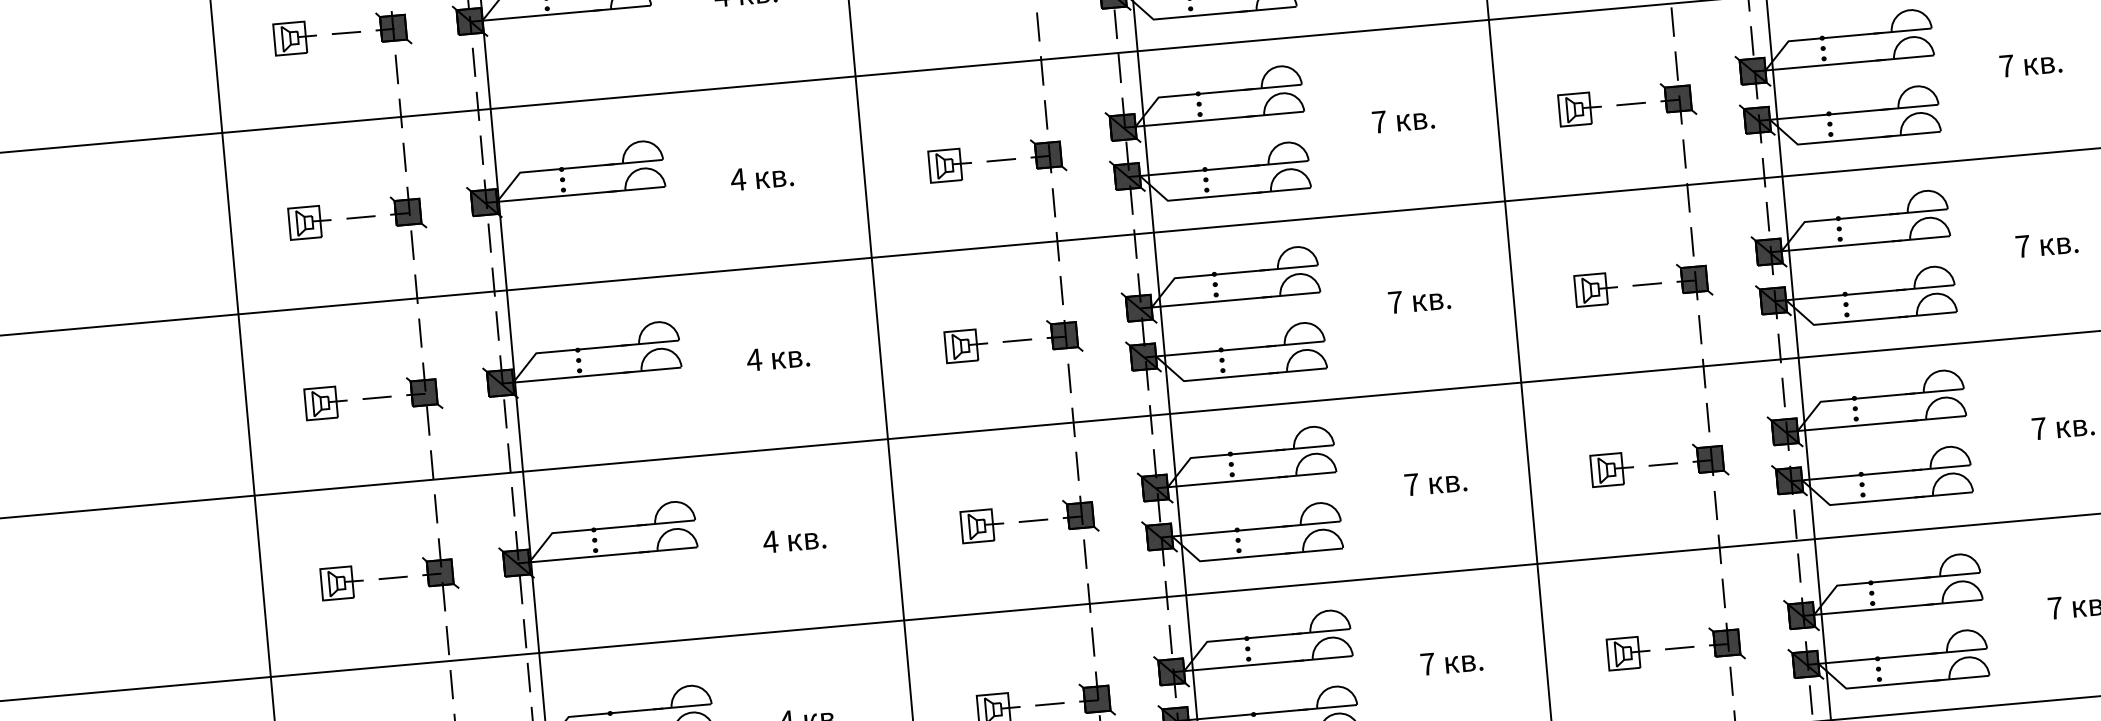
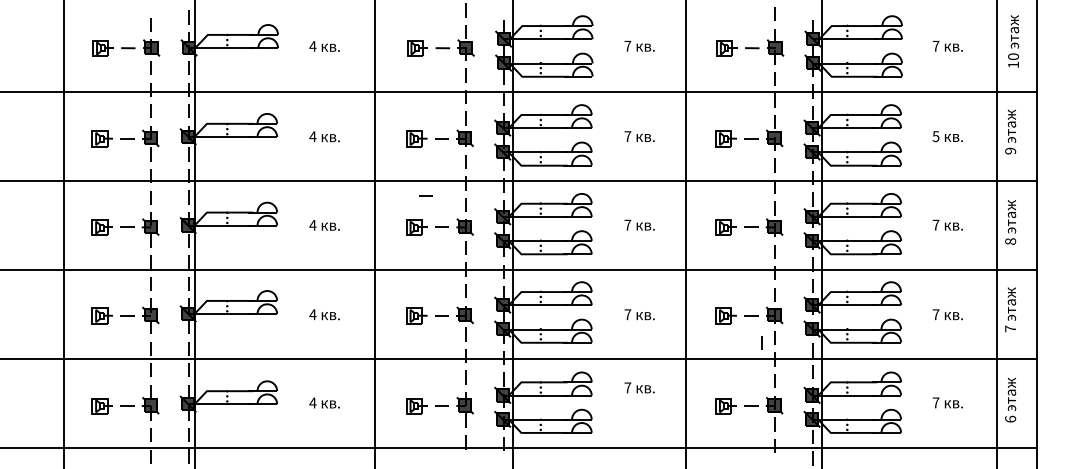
text: (2005, 66) -> (935, 136), 7 -> 5
line: (978, 278) -> (425, 195), added
line: (1688, 517) -> (761, 342), added
text: (1451, 661) -> (639, 387), moved

